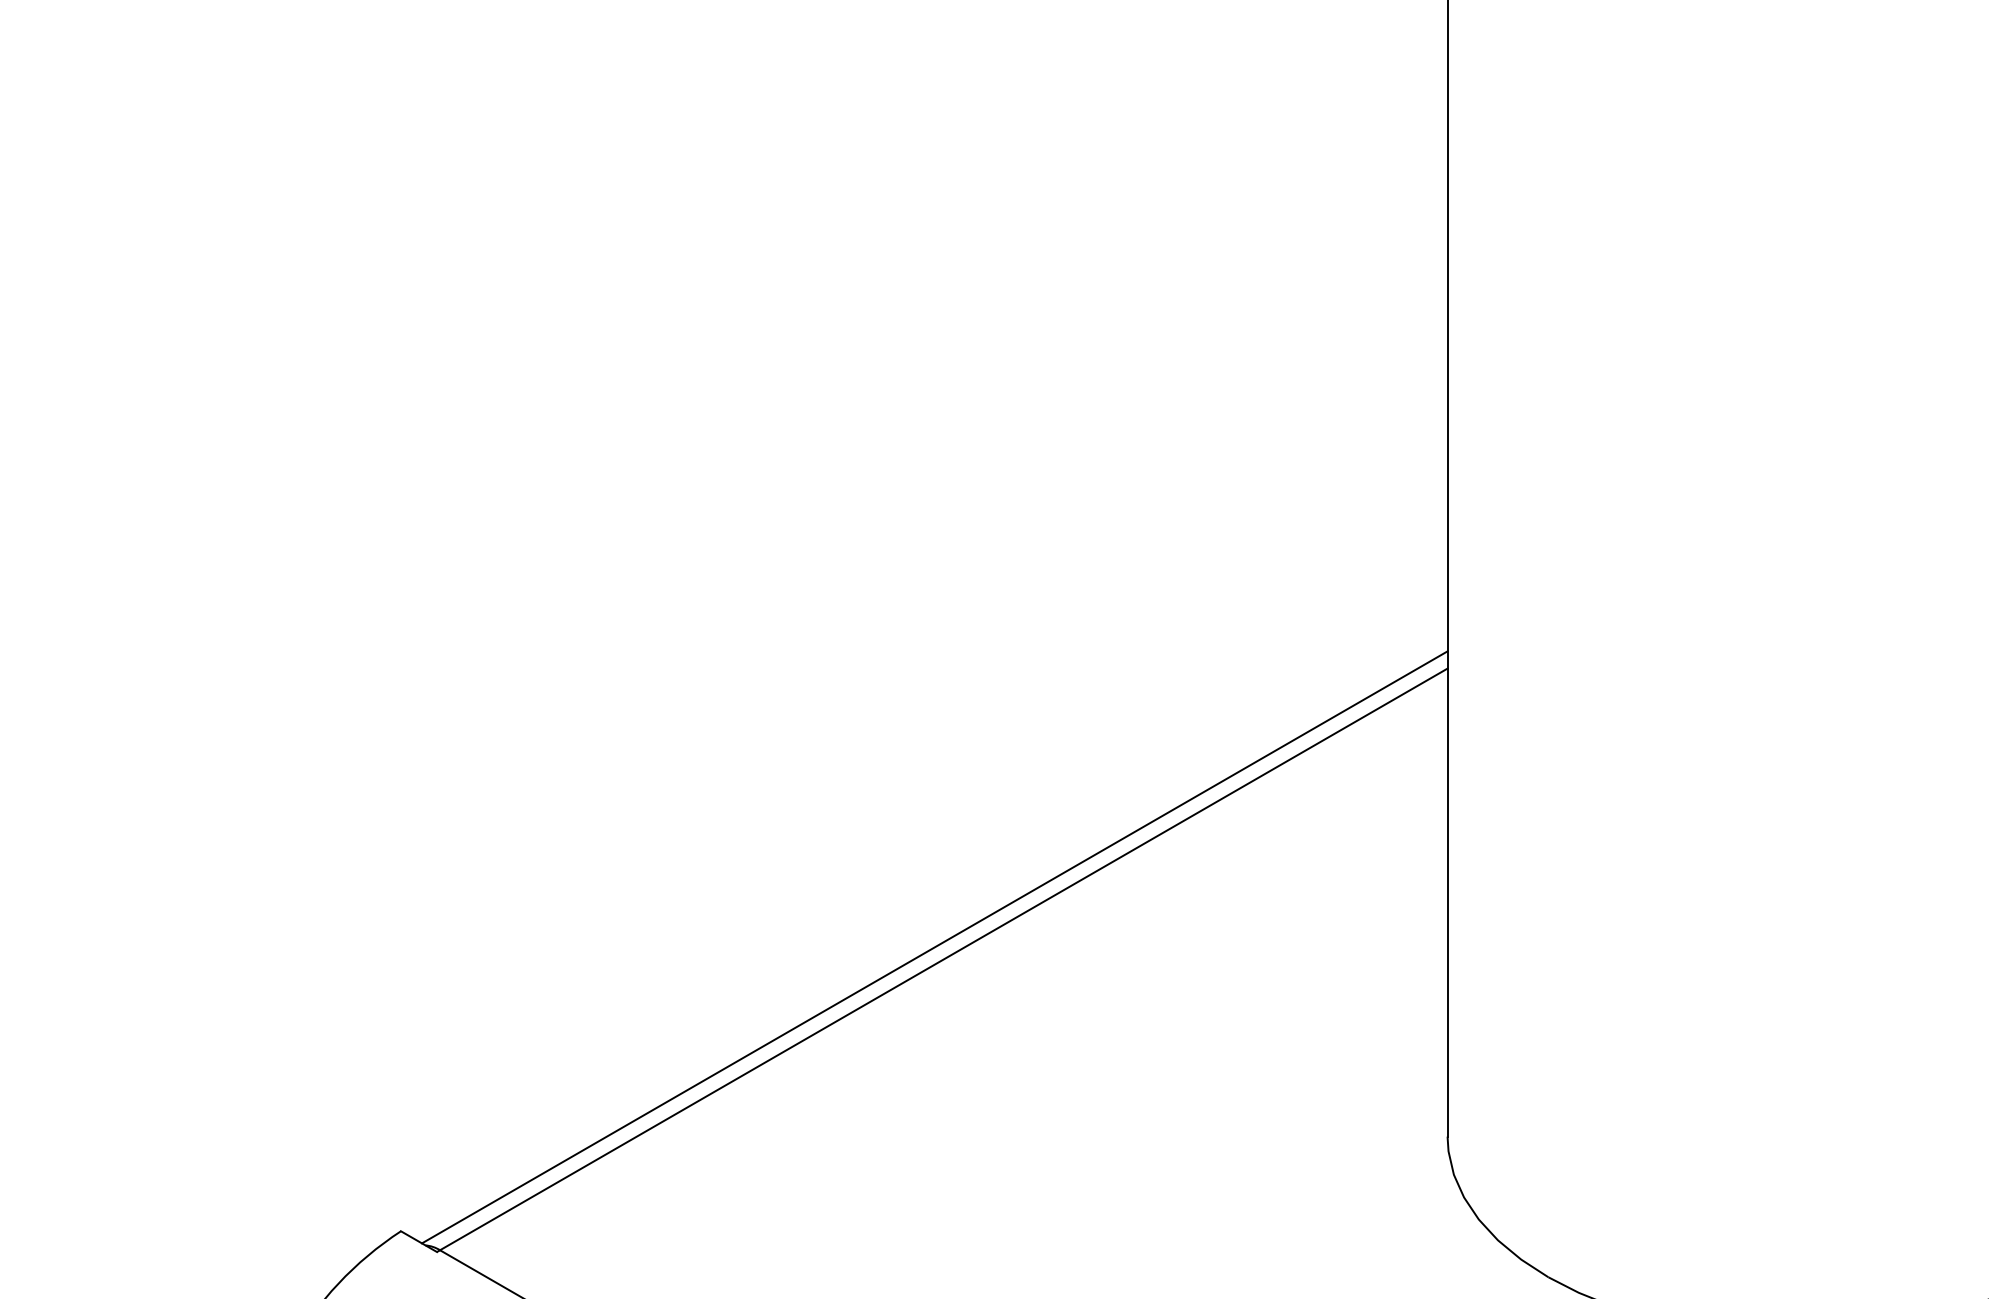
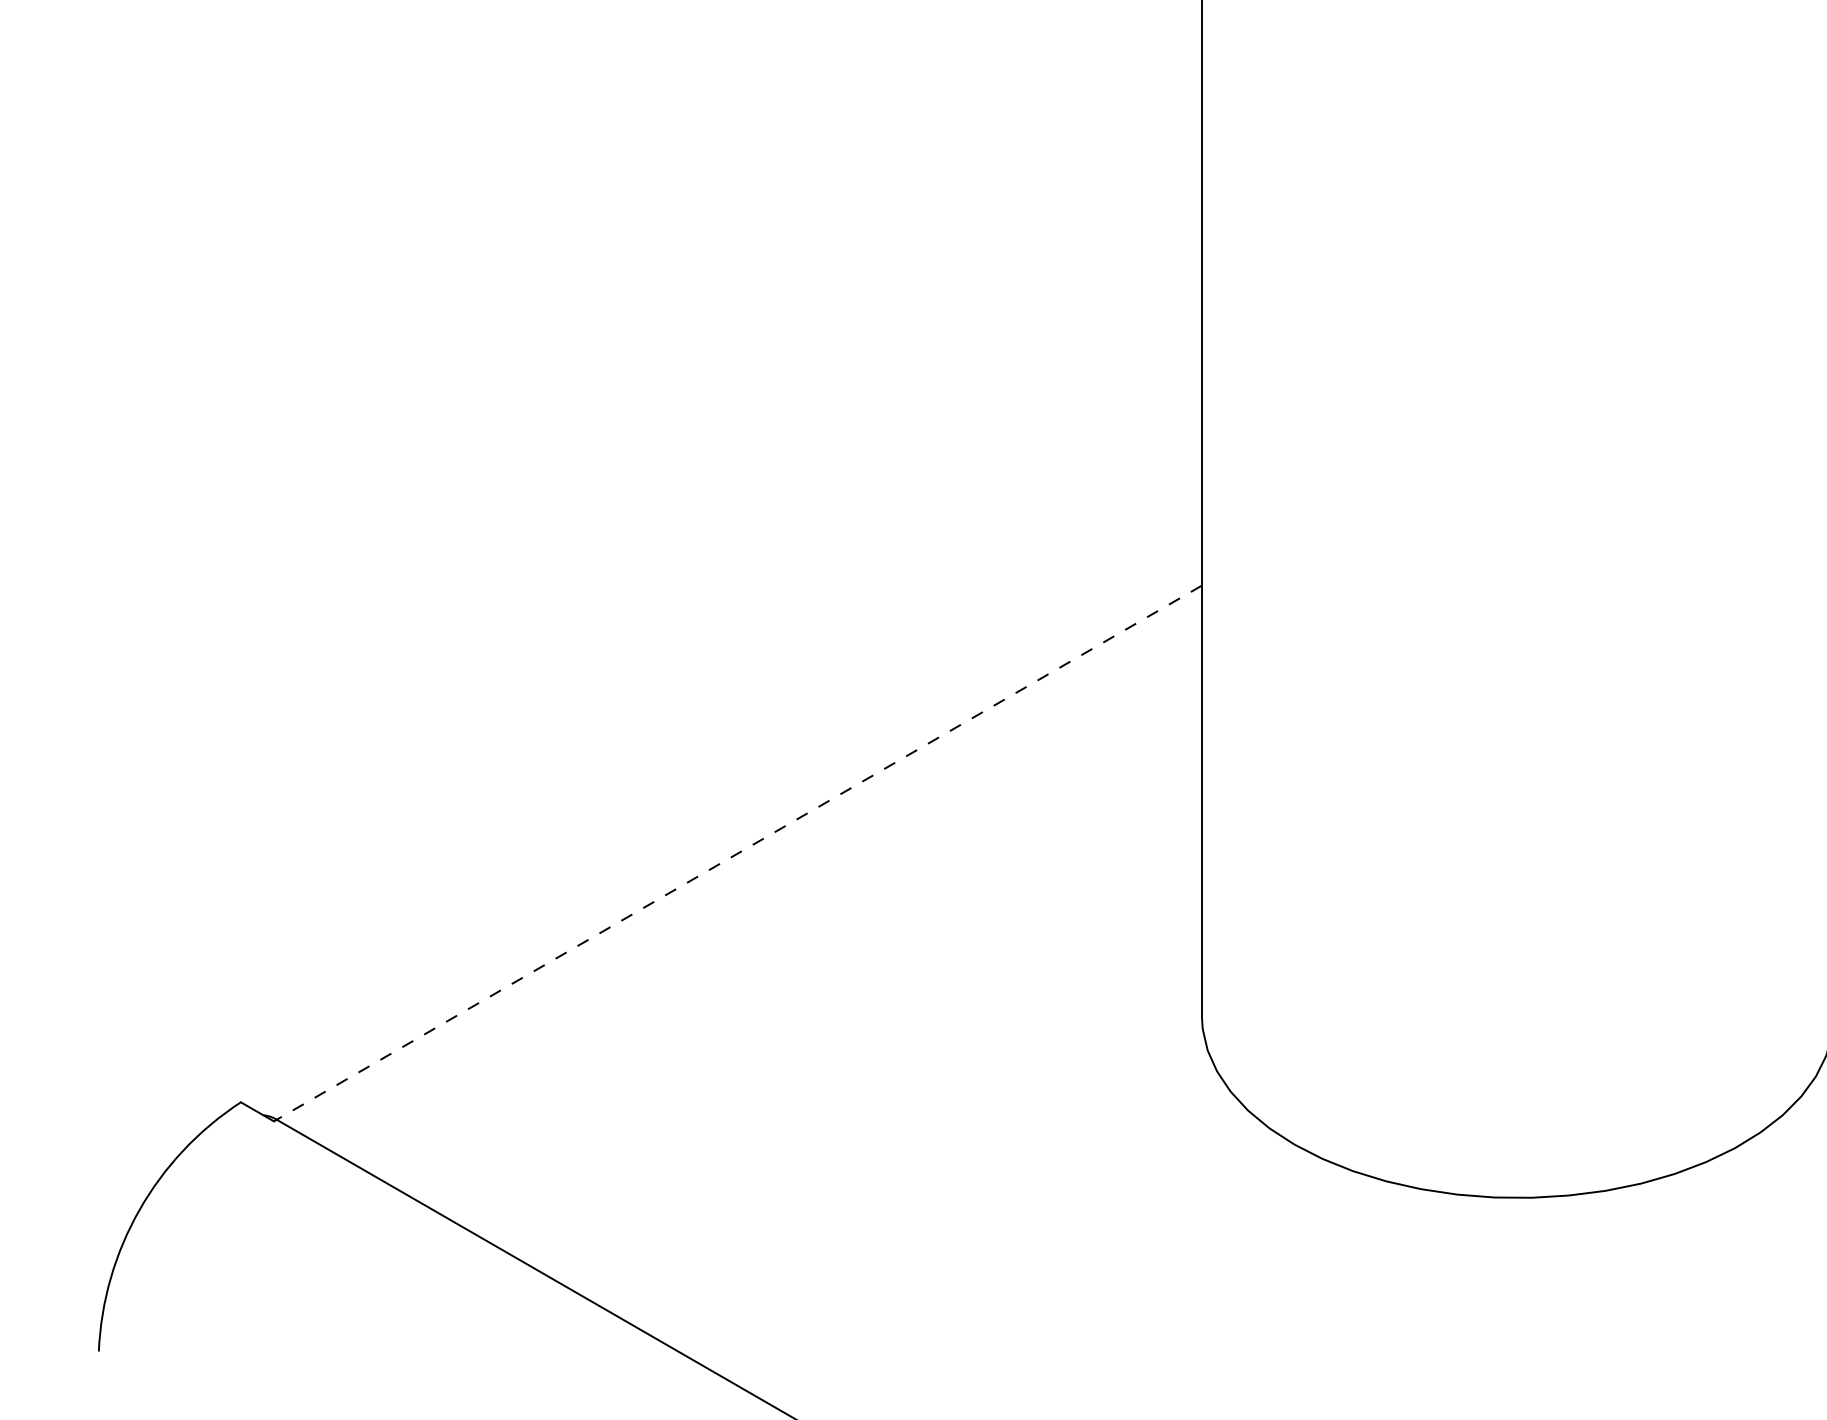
line: (934, 947) -> (730, 841), removed
line: (942, 959) -> (738, 852), solid -> dashed

